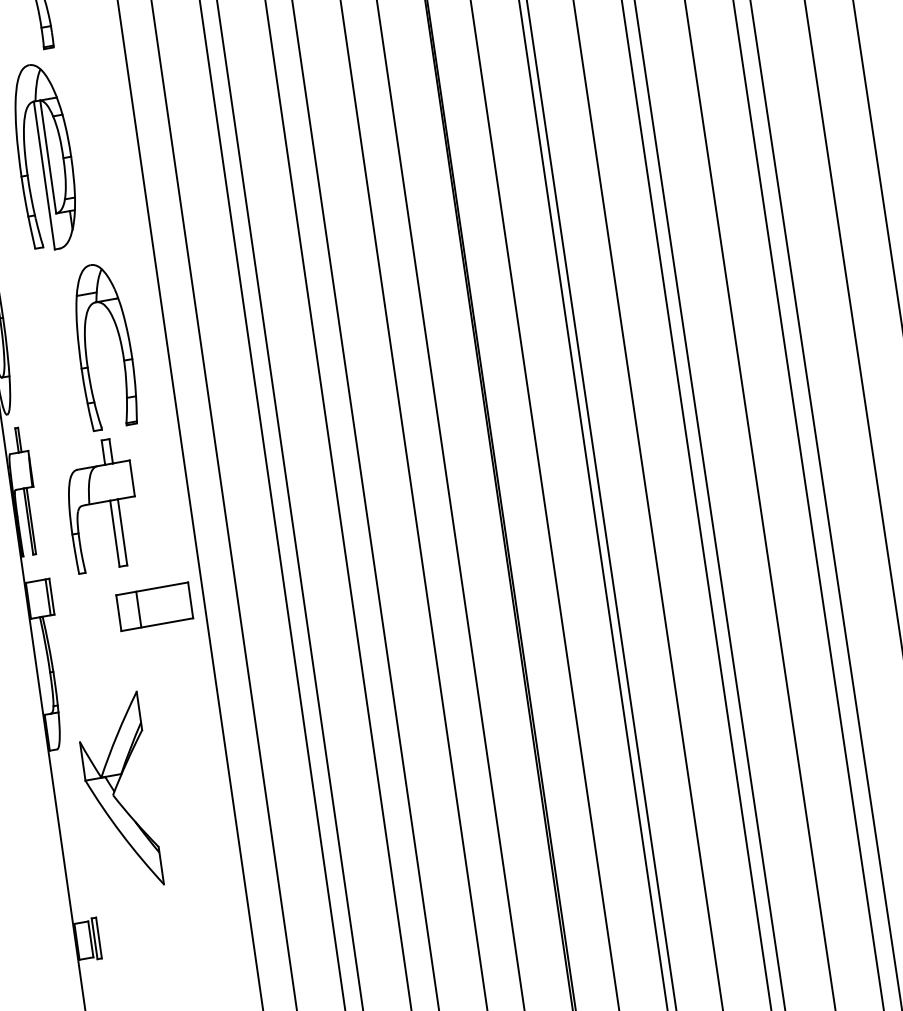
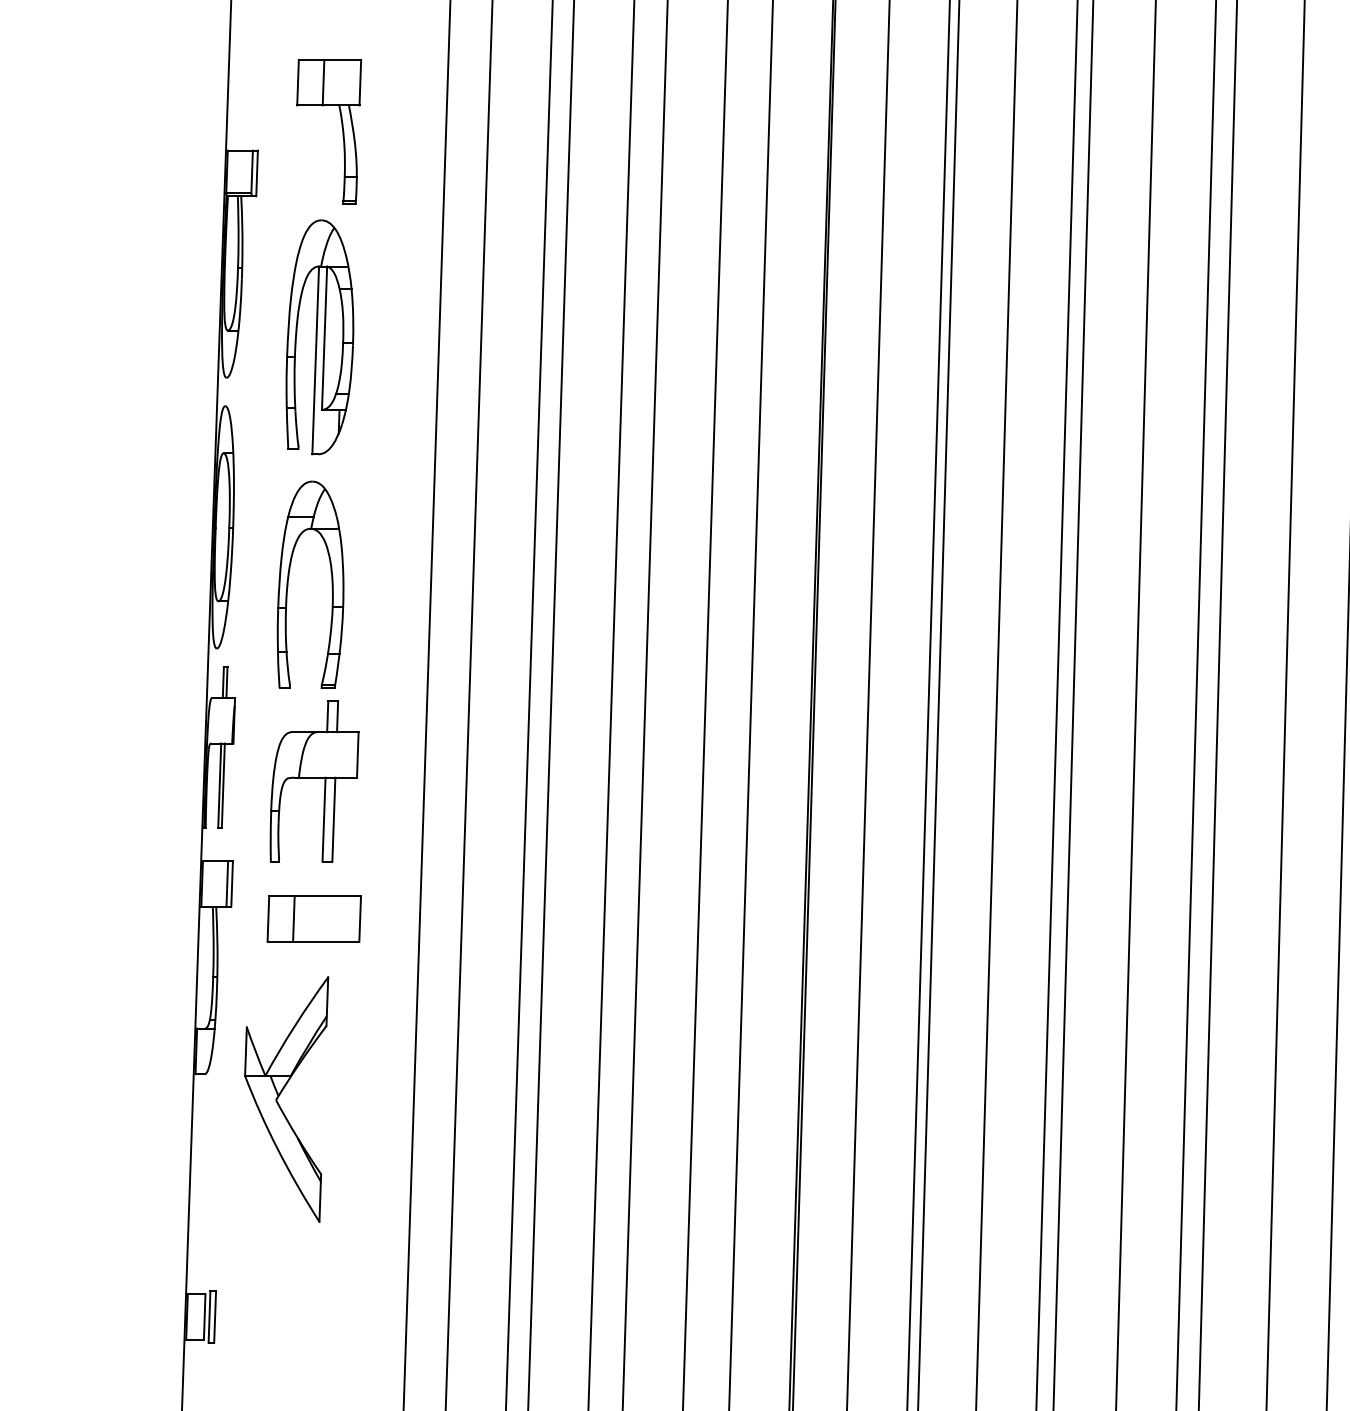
part: (120, 342) -> (331, 584), moved
part: (154, 606) -> (313, 918), moved
part: (115, 791) -> (279, 1096), moved

